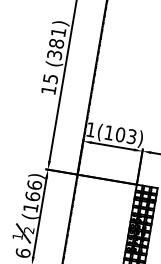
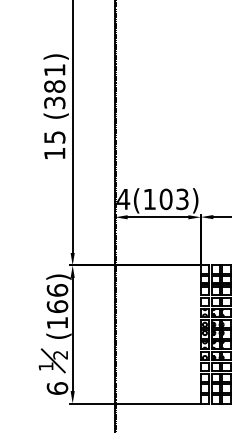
text: (91, 129) -> (123, 199), 1(103) -> 4(103)

